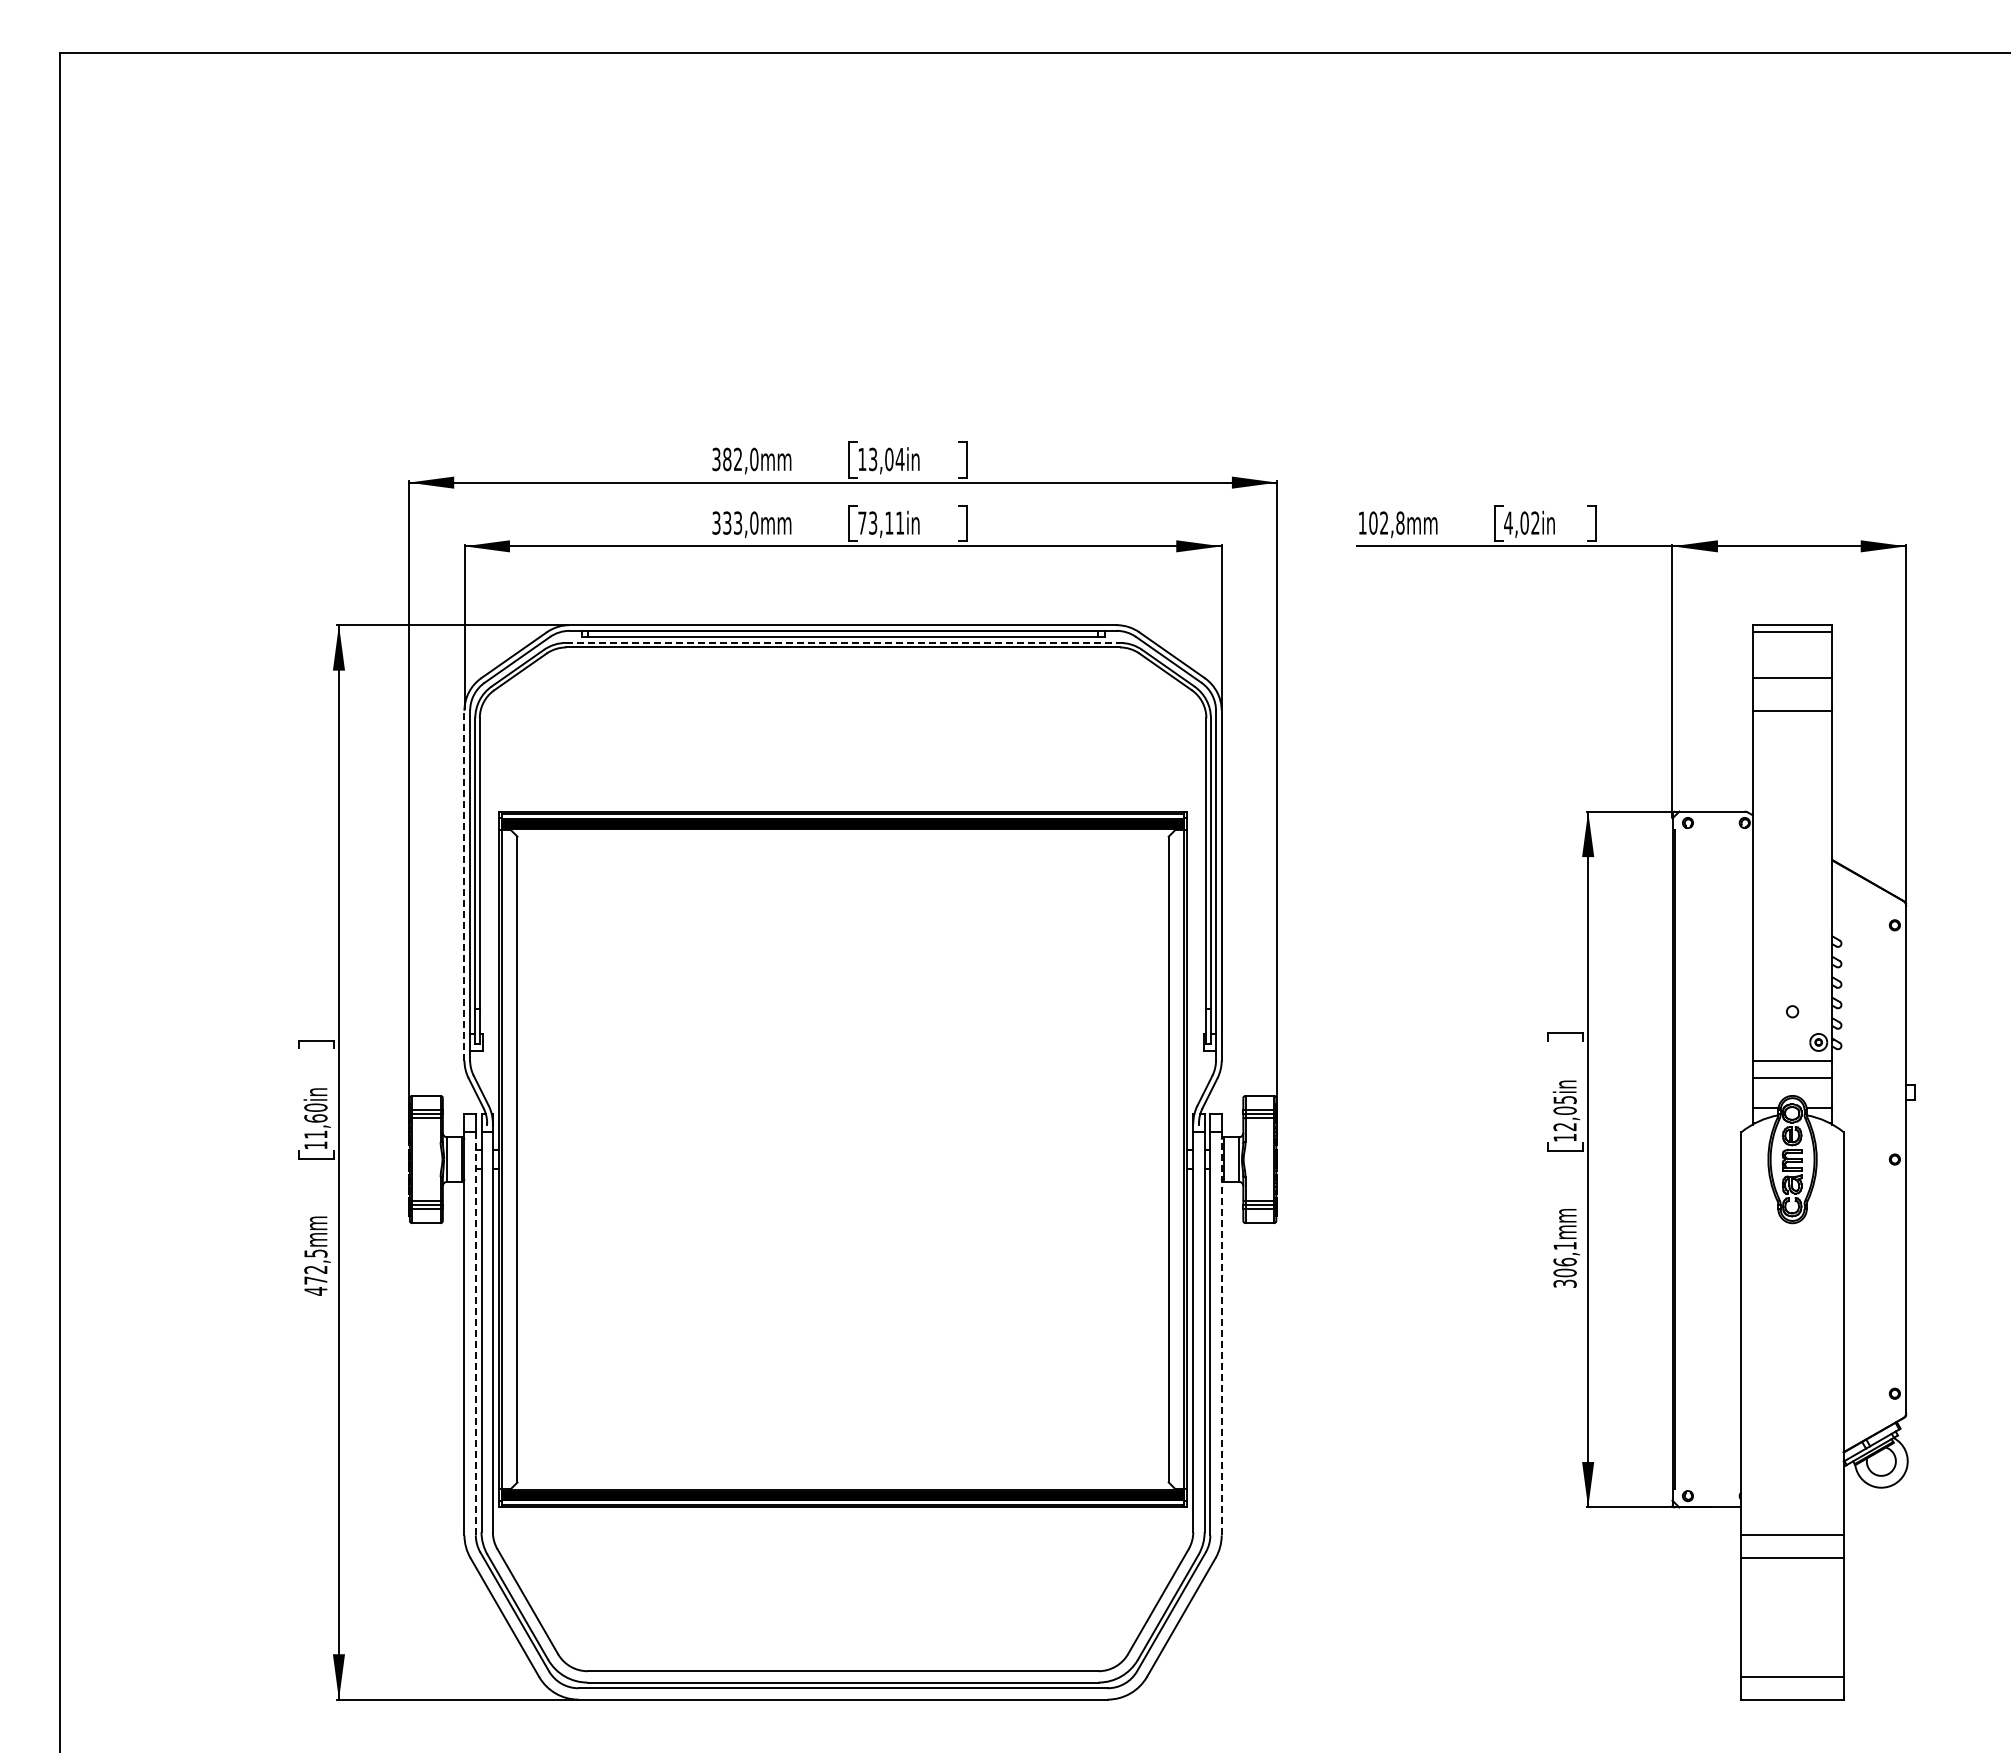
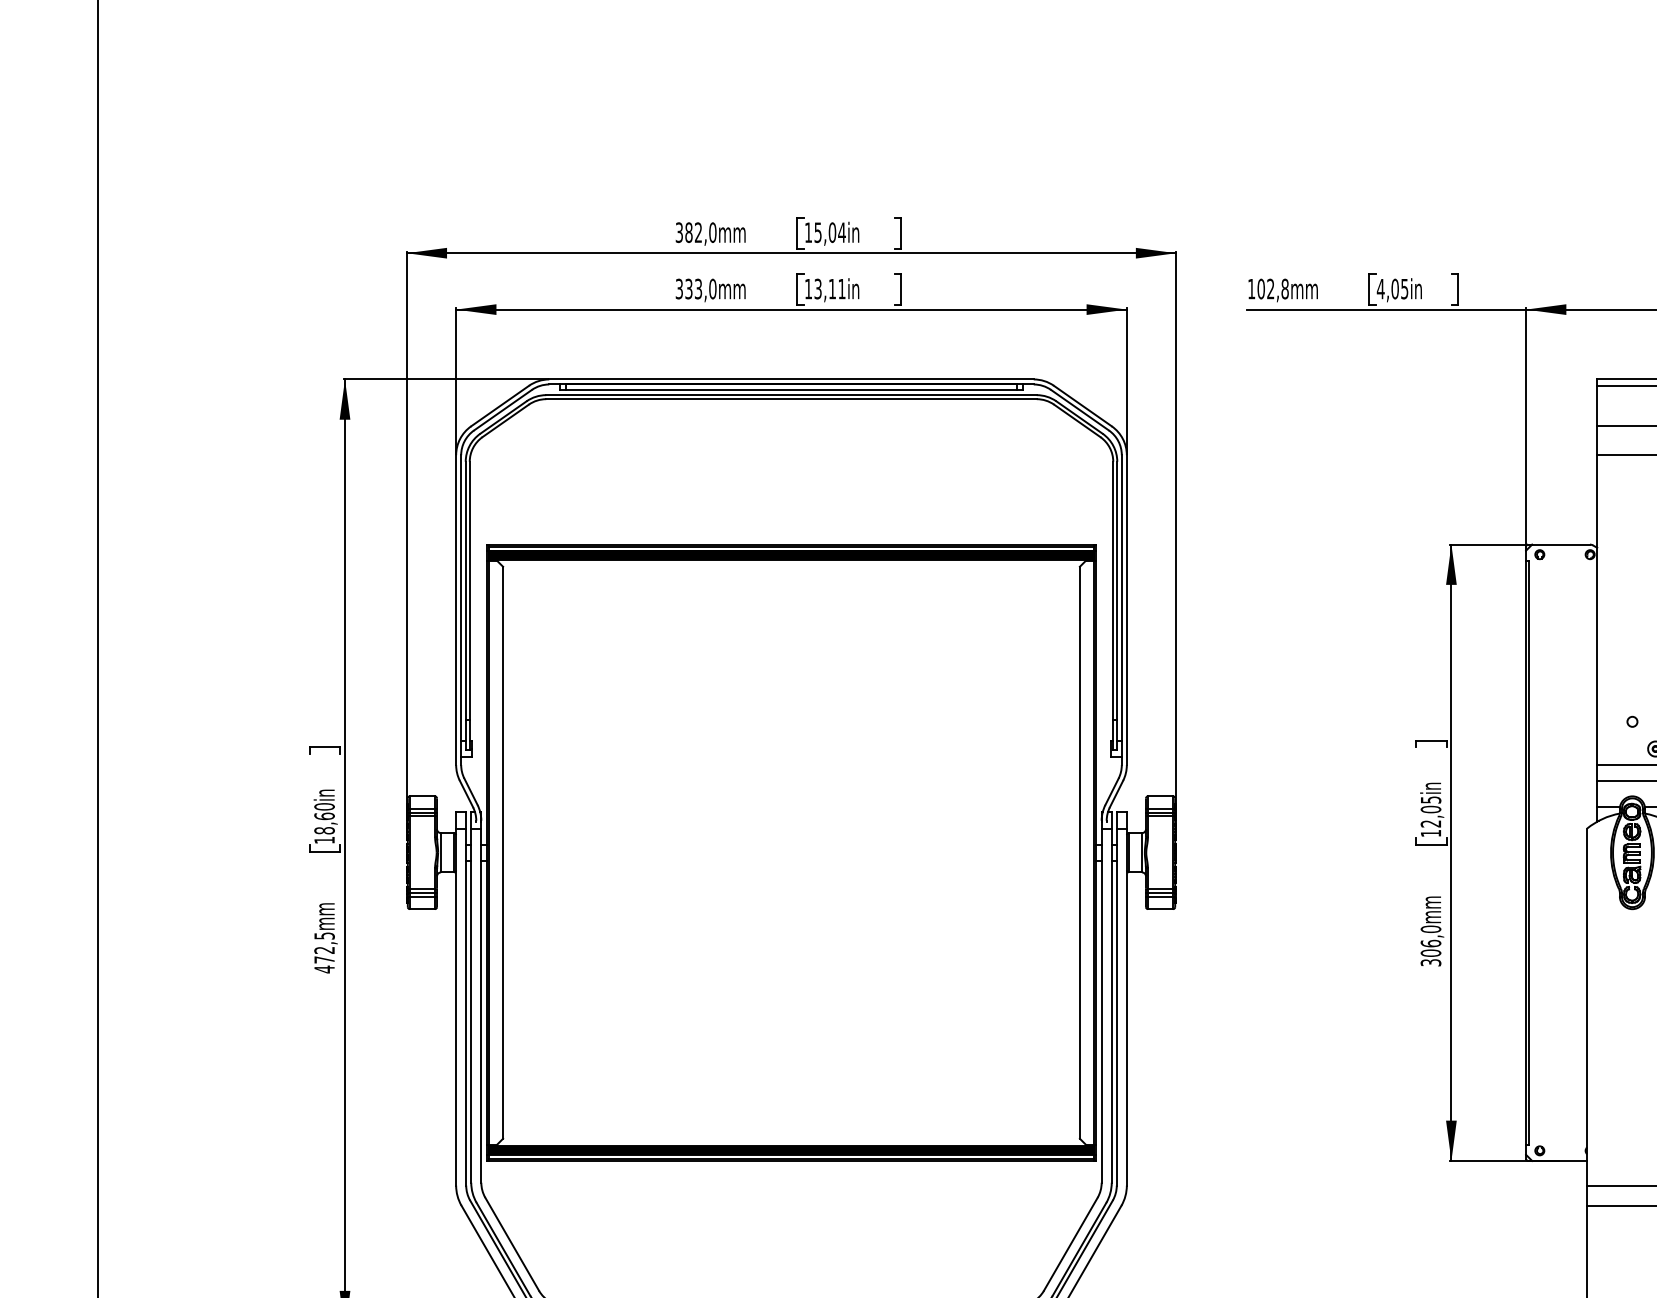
text: (873, 458) -> (818, 231), 13,04in -> 15,04in
text: (862, 522) -> (808, 288), 73,11in -> 13,11in
text: (1535, 522) -> (1404, 288), 4,02in -> 4,05in
line: (843, 642) -> (791, 394), dashed -> solid
line: (464, 885) -> (456, 610), dashed -> solid
text: (315, 1134) -> (324, 830), 11,60in -> 18,60in
text: (1564, 1245) -> (1430, 928), 306,1mm -> 306,0mm
line: (475, 1333) -> (465, 1006), dashed -> solid
line: (1221, 1333) -> (1126, 1006), dashed -> solid

